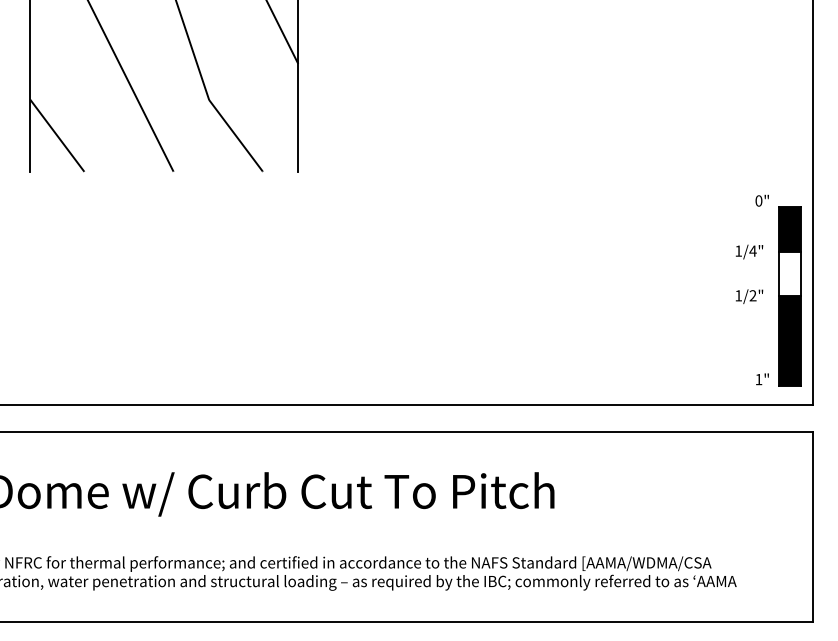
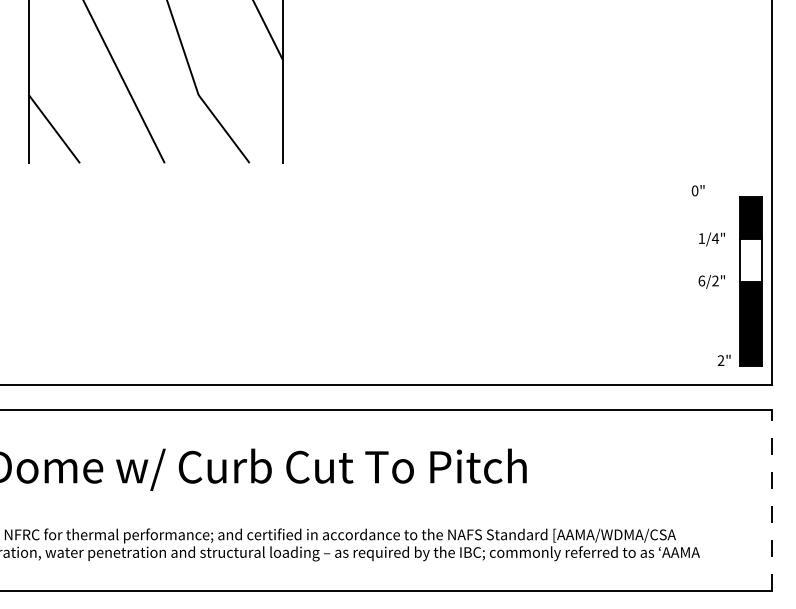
text: (761, 200) -> (697, 190), moved
text: (738, 295) -> (701, 280), 1/2" -> 6/2"
text: (758, 379) -> (720, 360), 1" -> 2"
line: (813, 526) -> (772, 500), solid -> dashed

